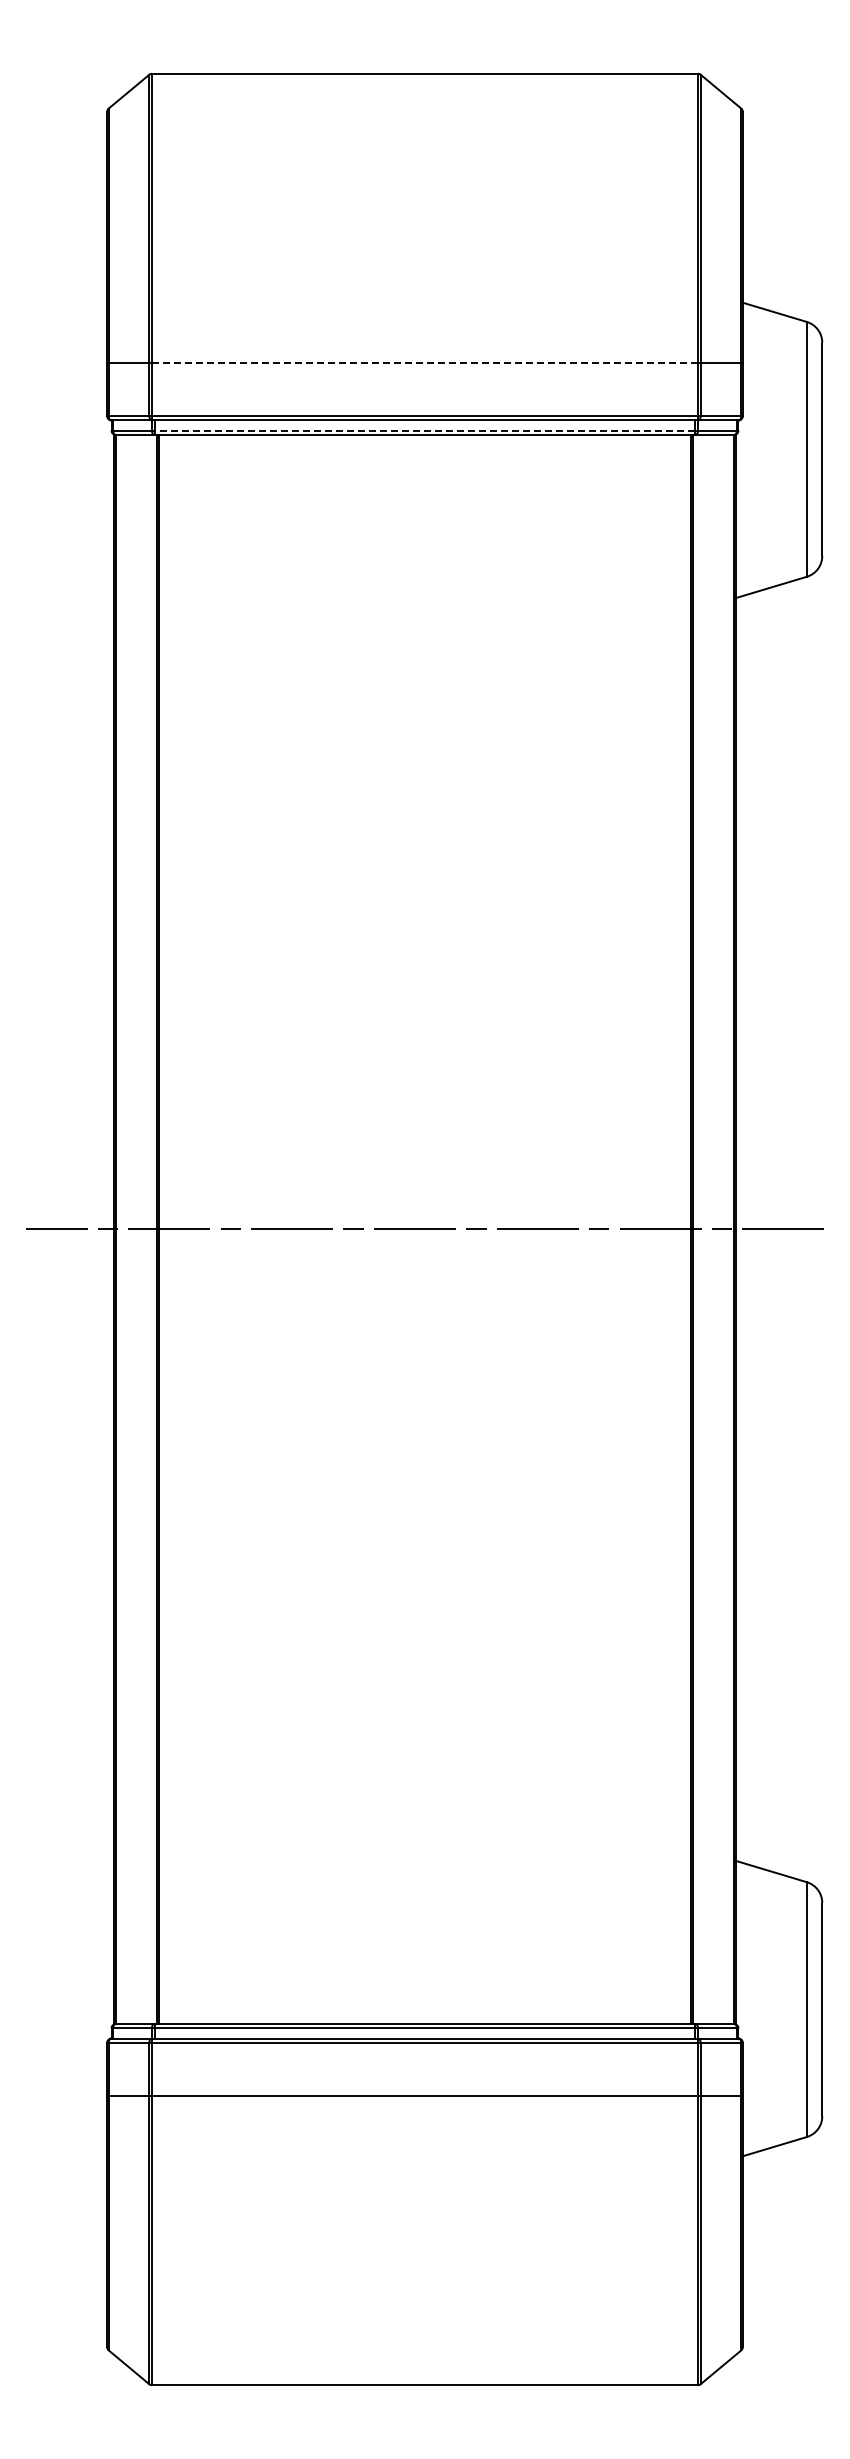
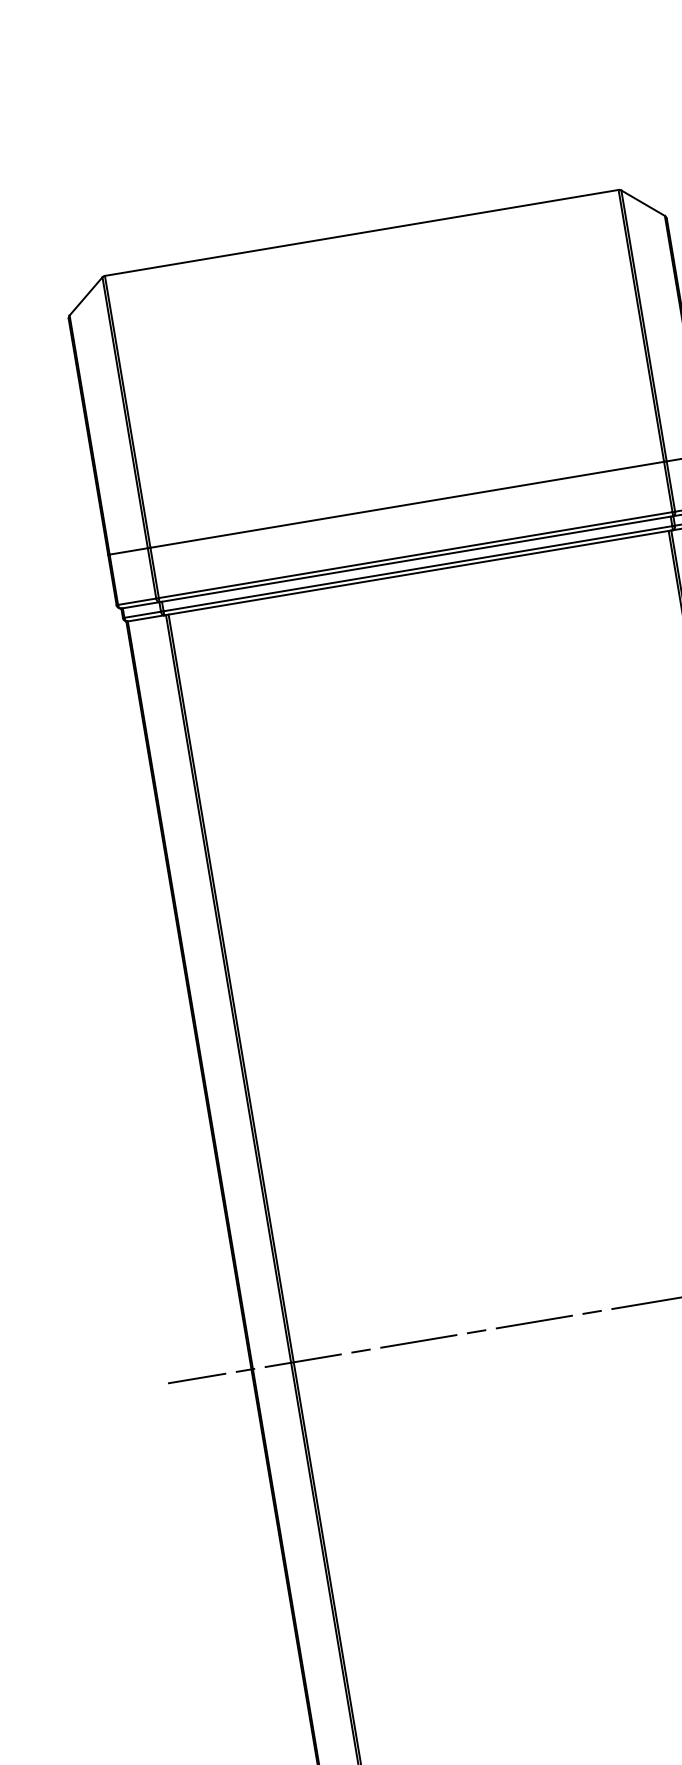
line: (424, 362) -> (406, 504), dashed -> solid
line: (424, 430) -> (417, 568), dashed -> solid

